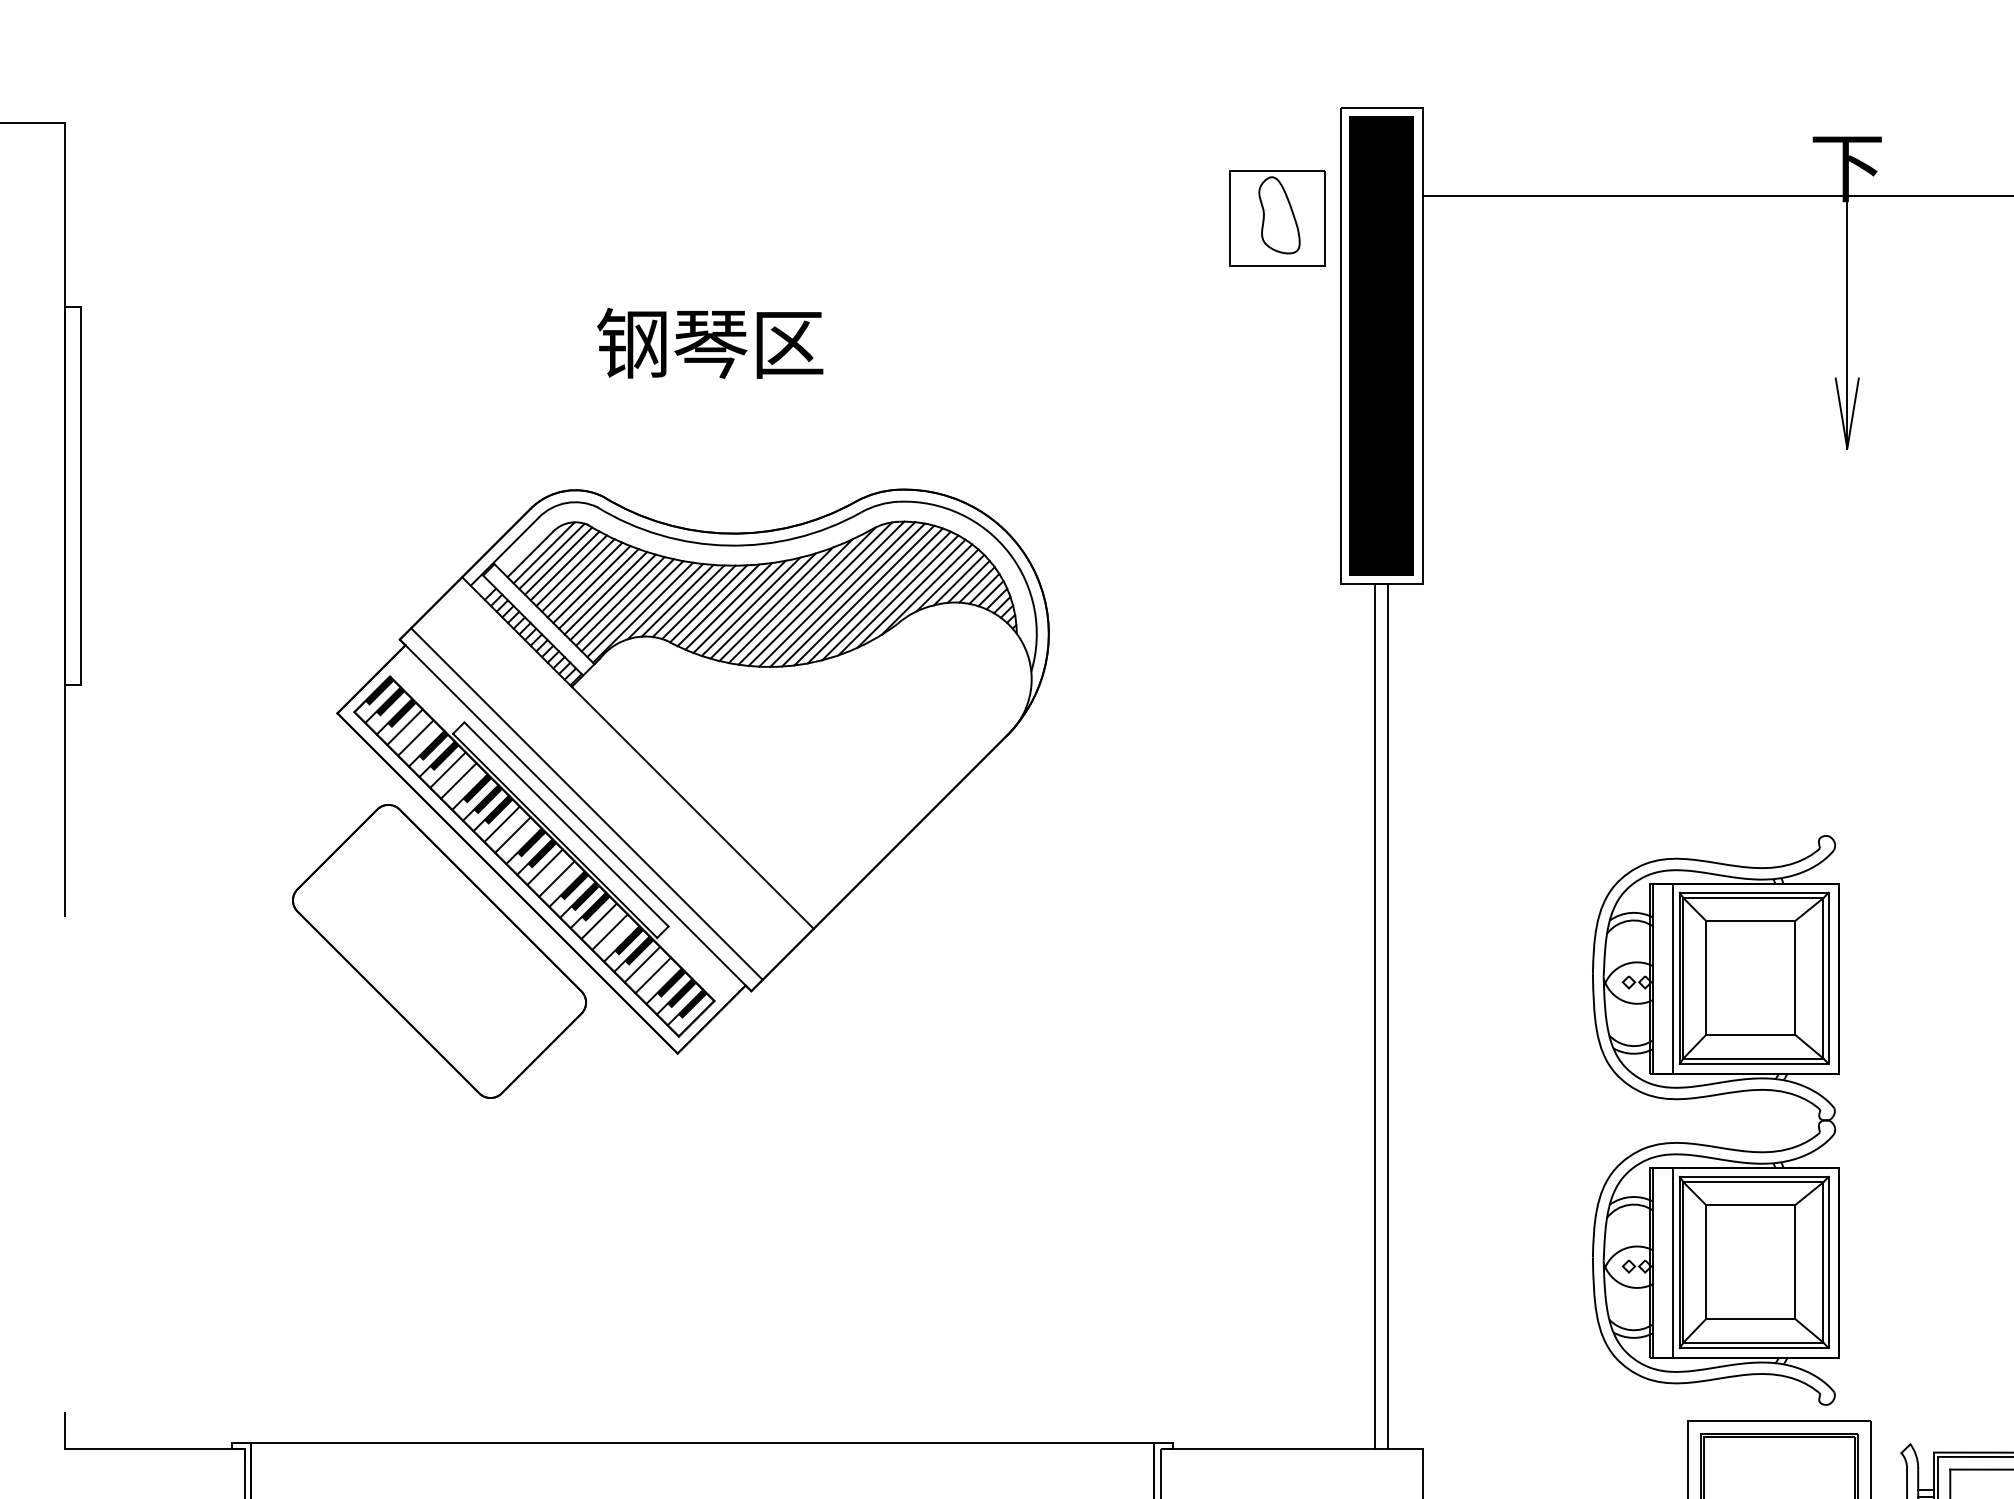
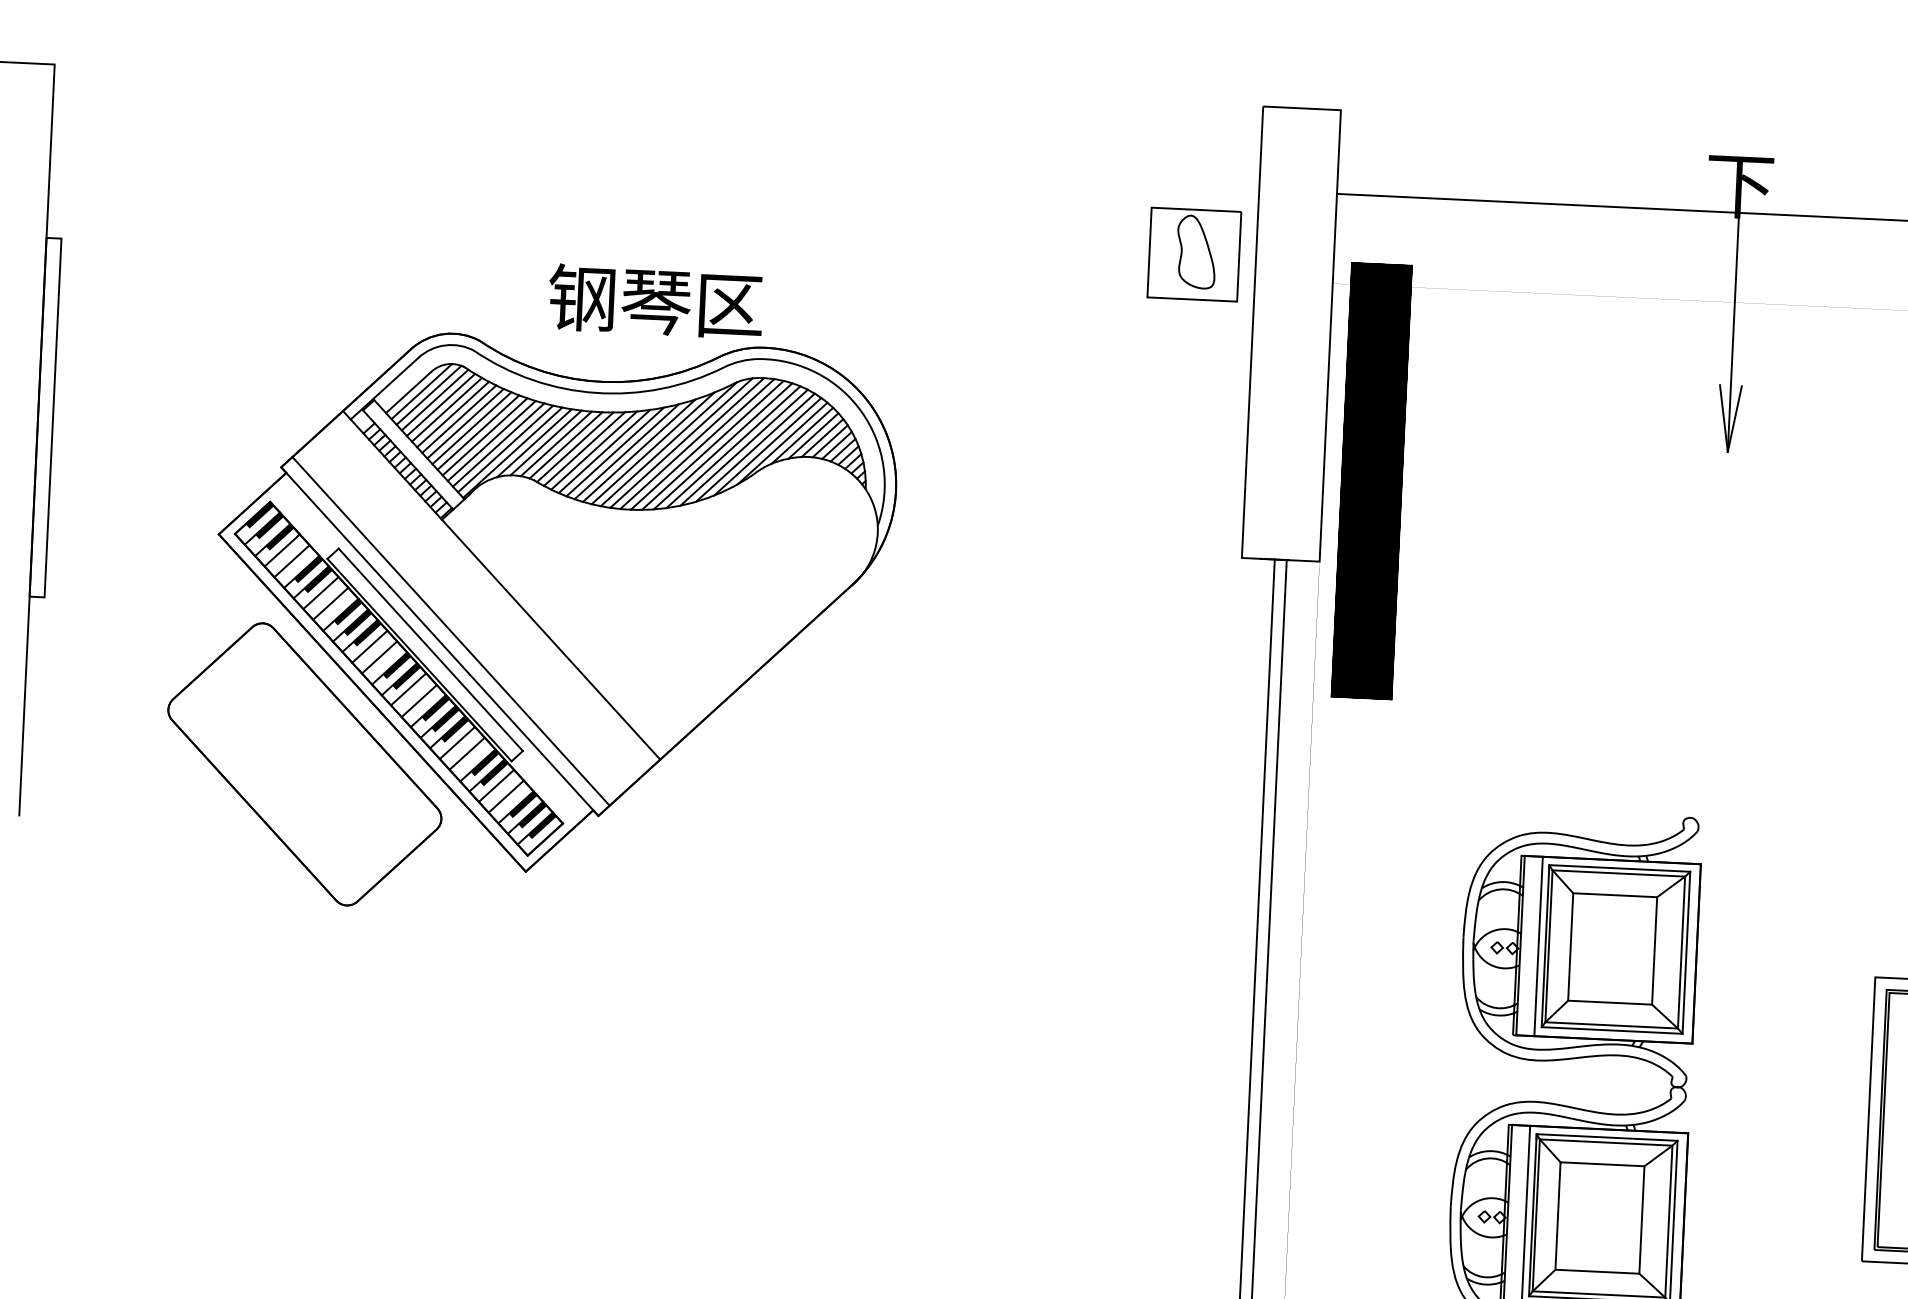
part: (1277, 218) -> (1194, 254), moved
part: (1381, 345) -> (1371, 480), moved
part: (670, 793) -> (530, 625), moved

